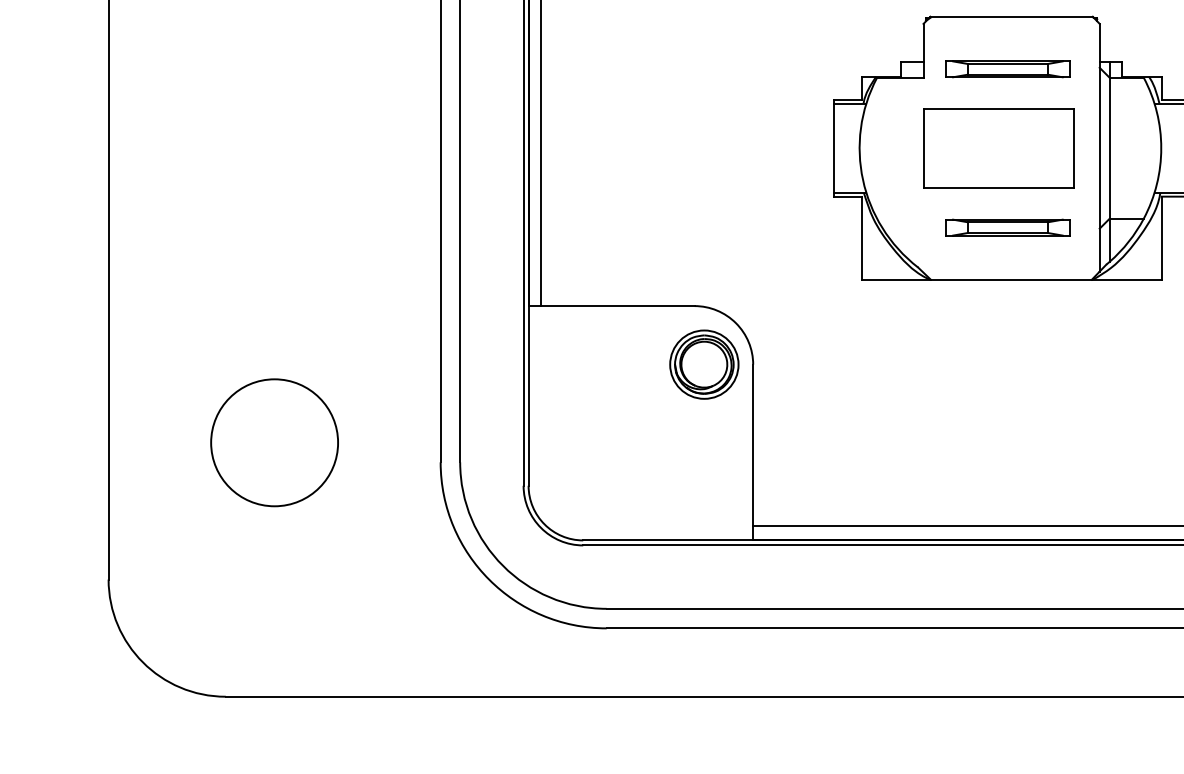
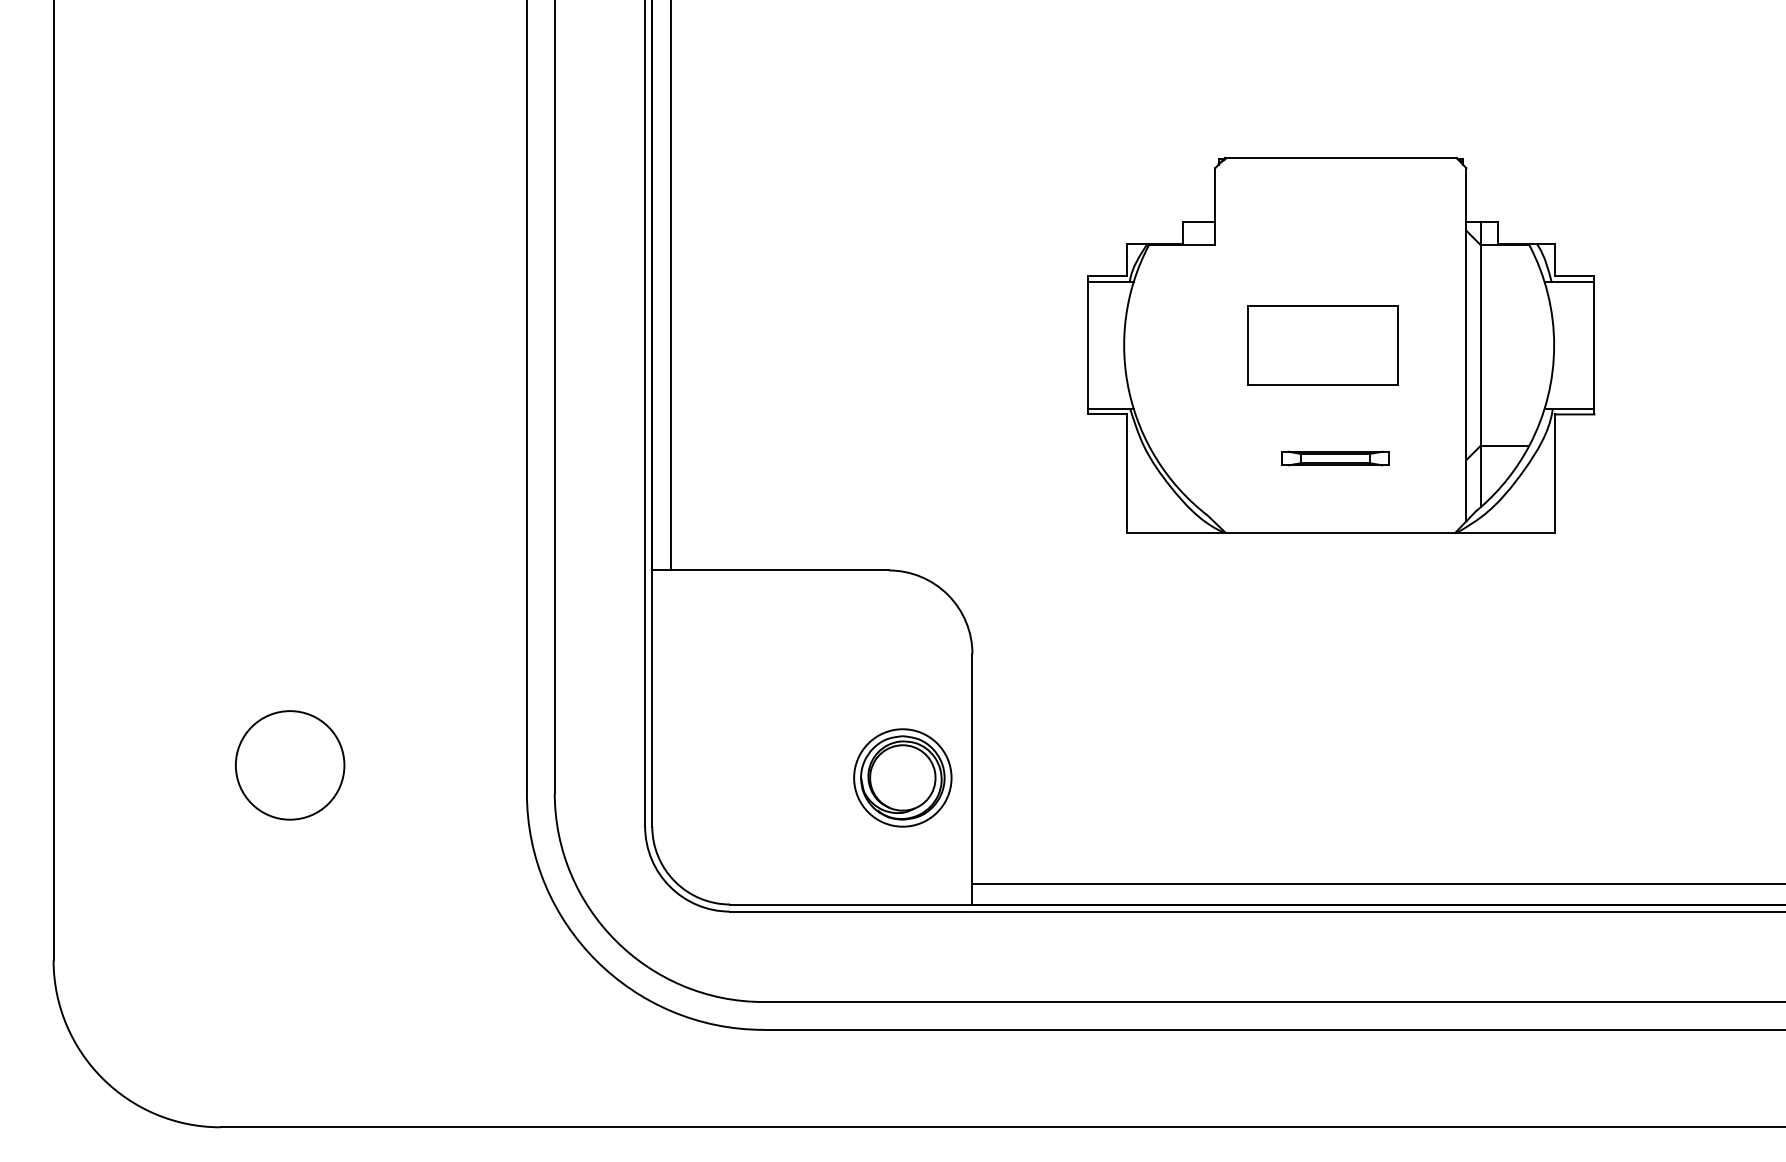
part: (1007, 69) -> (1335, 232), removed
part: (998, 148) -> (1322, 345), size x0.7
part: (1007, 227) -> (1335, 458), size x0.6
part: (704, 364) -> (902, 777), moved
circle: (274, 442) -> (289, 765), size x0.6

